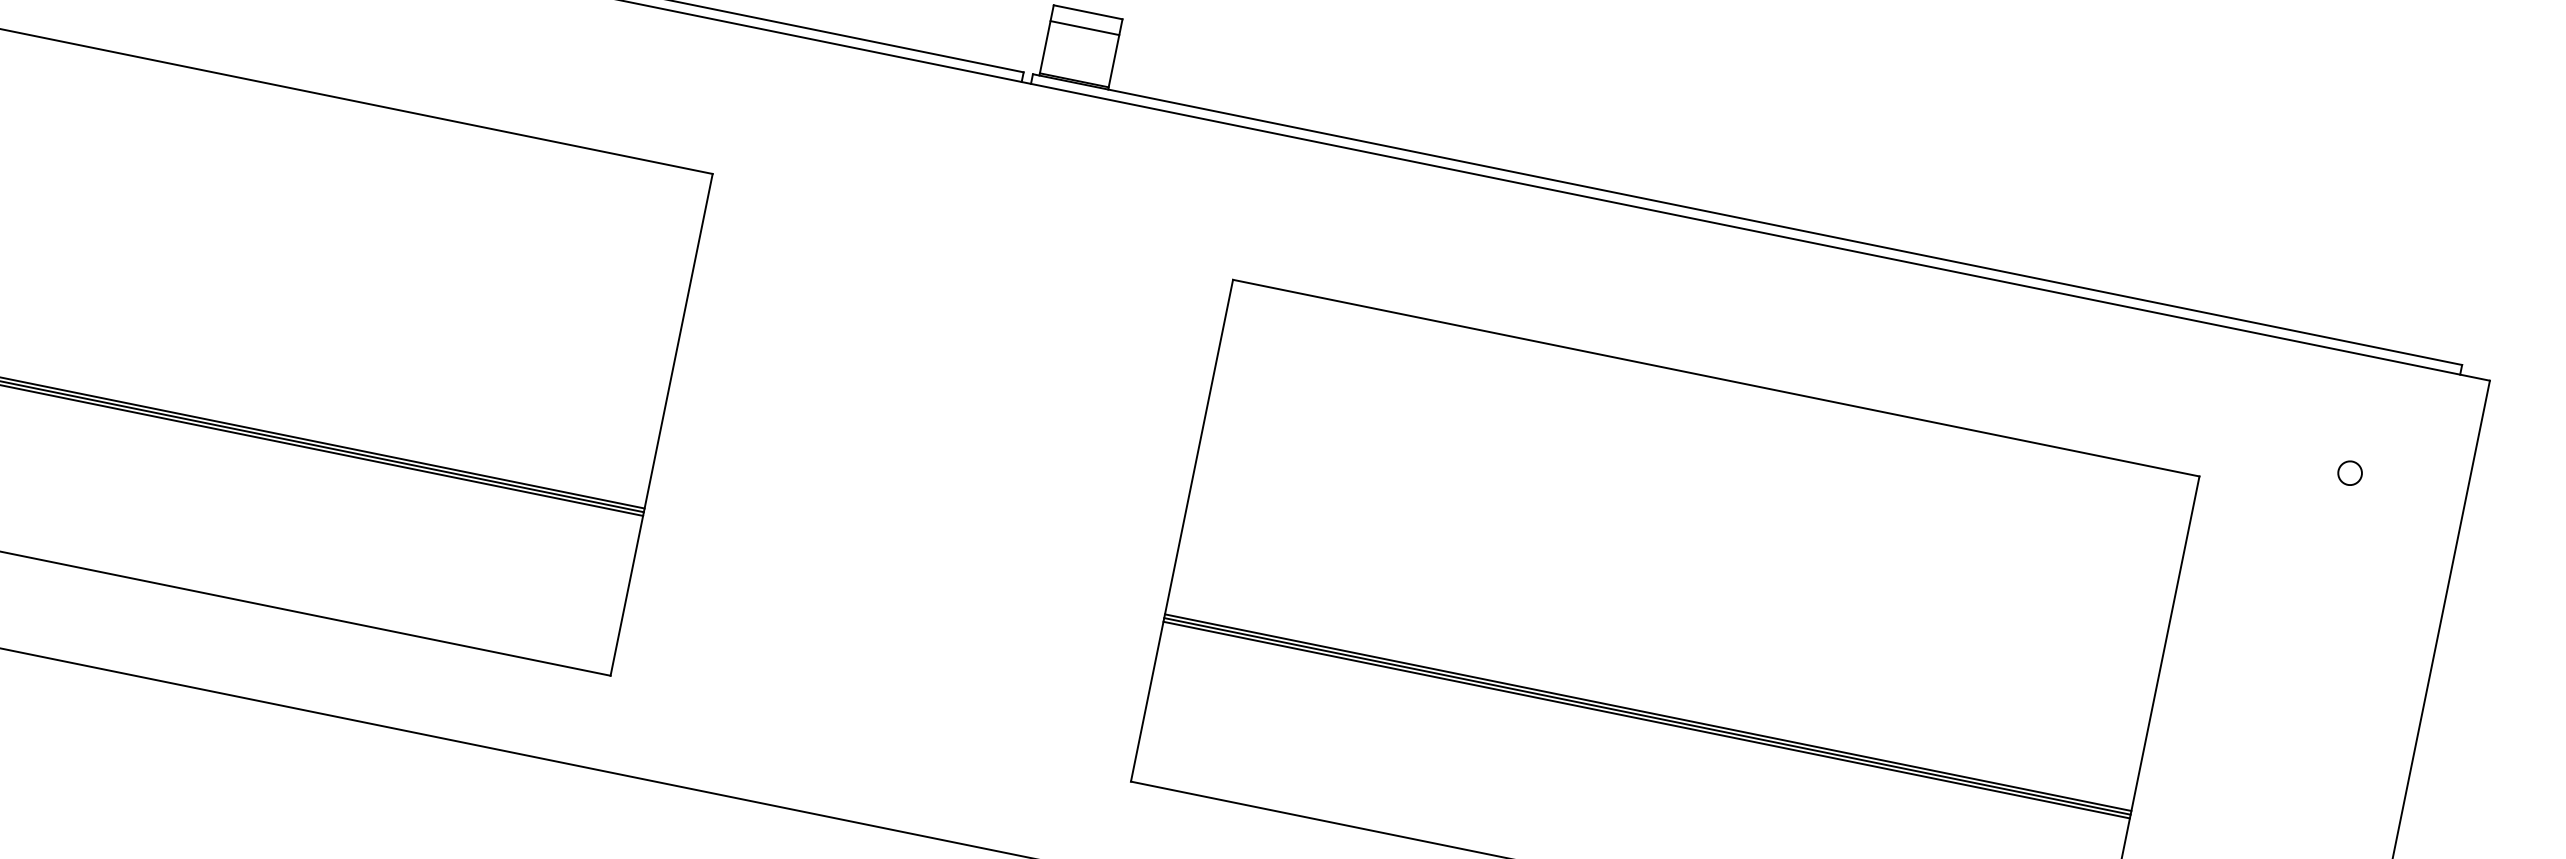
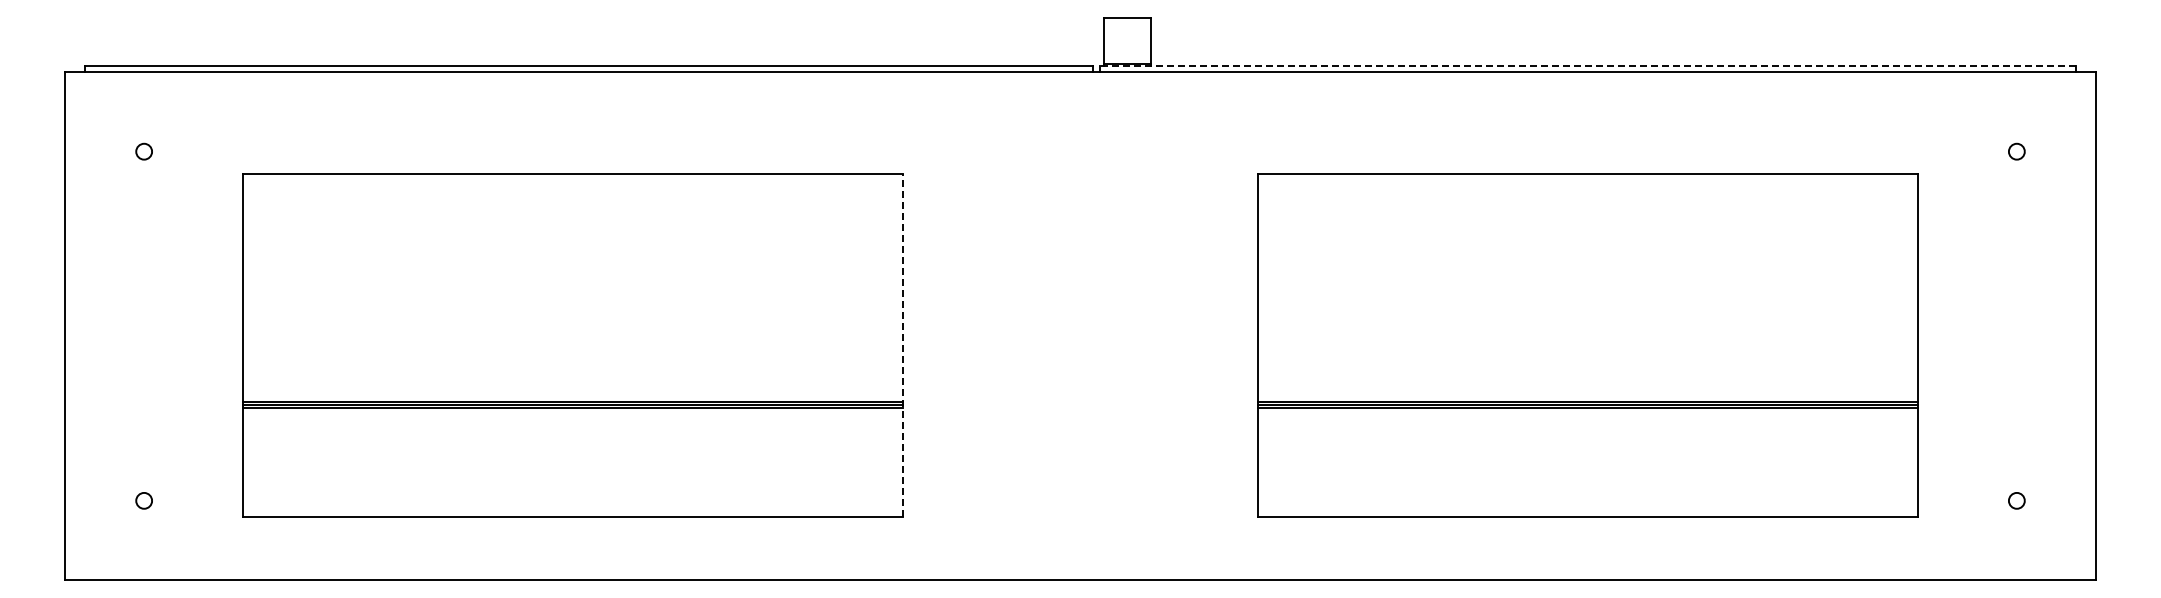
line: (1084, 28) -> (1127, 28), removed
line: (1747, 219) -> (1587, 65), solid -> dashed
line: (661, 423) -> (902, 344), solid -> dashed

